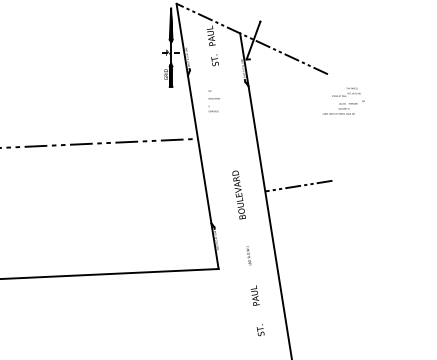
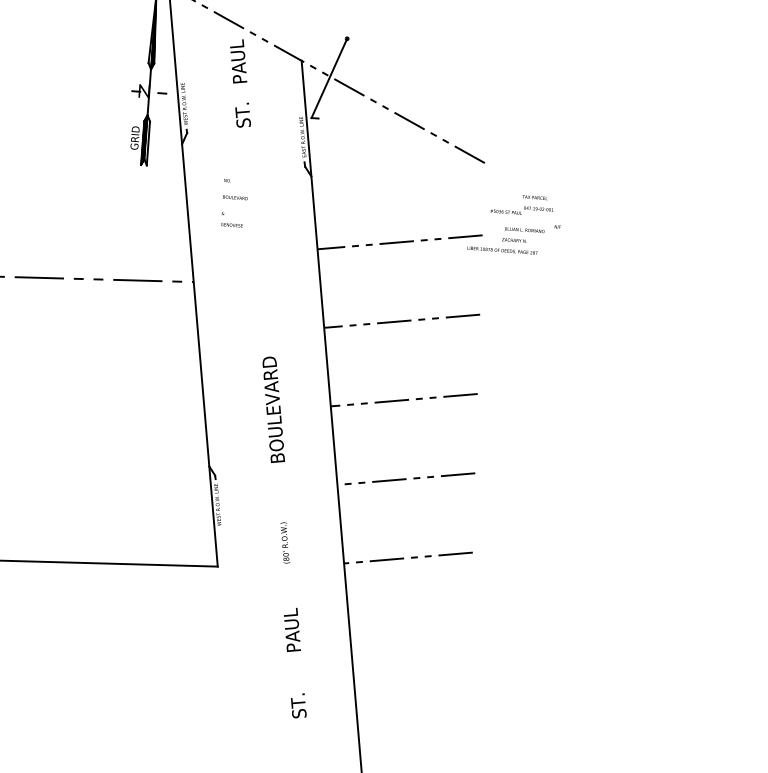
line: (291, 113) -> (399, 242), added
line: (294, 149) -> (400, 320), added
line: (302, 222) -> (406, 479), added
line: (305, 258) -> (407, 557), added

